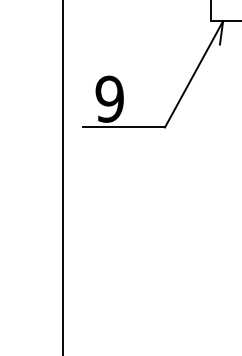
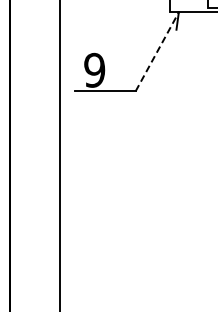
line: (194, 73) -> (157, 51), solid -> dashed

